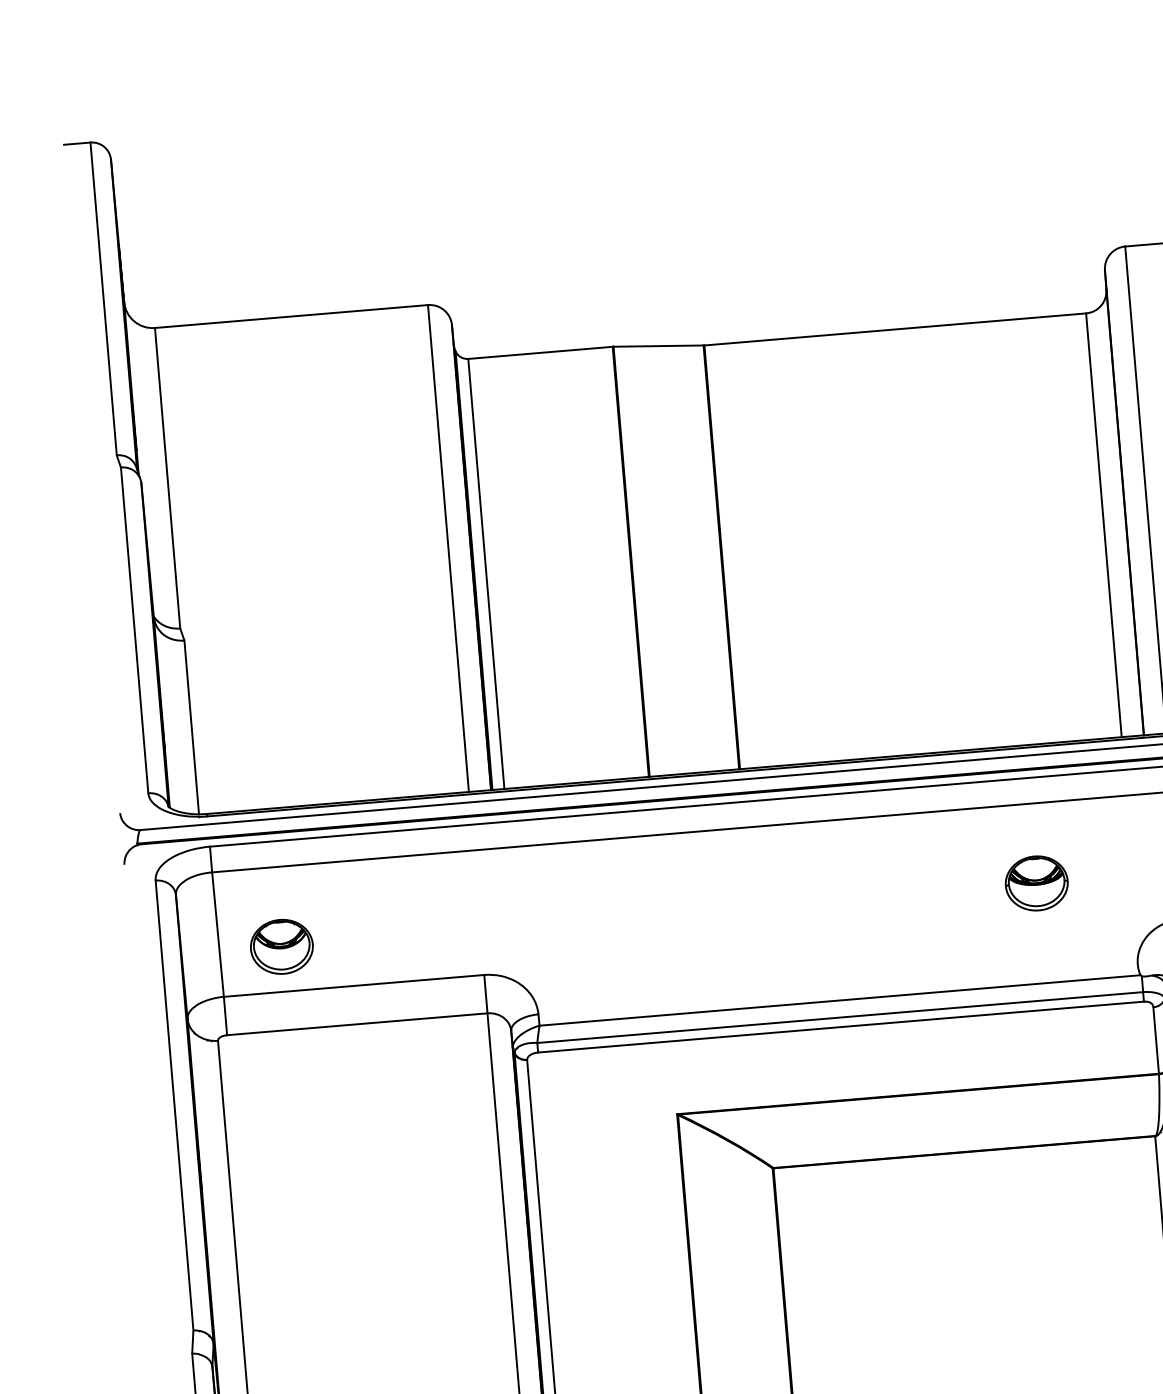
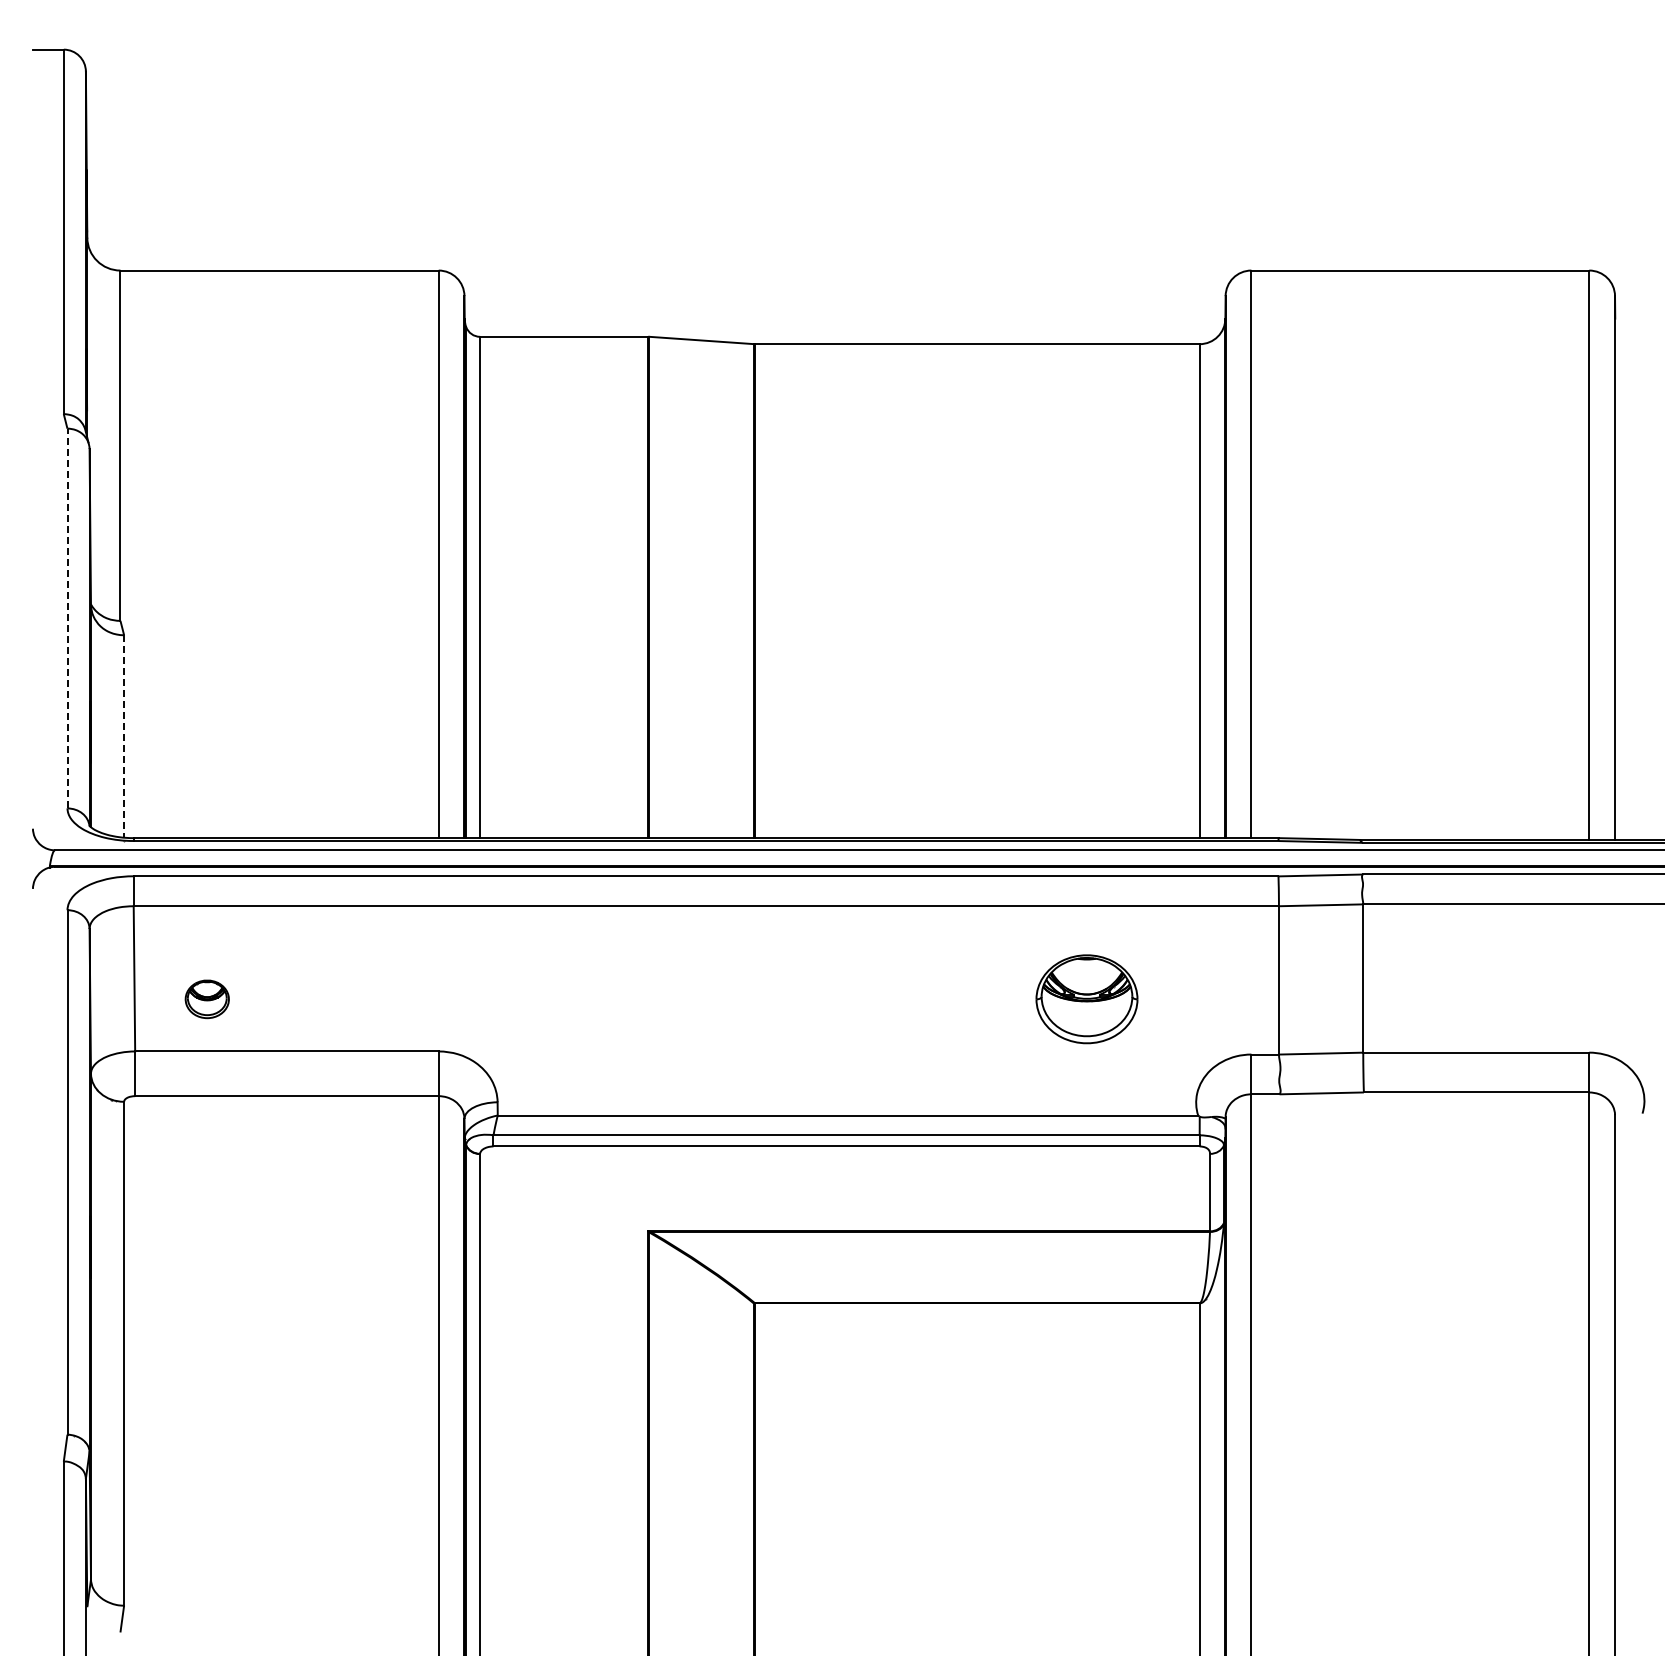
line: (134, 630) -> (67, 618), solid -> dashed
line: (192, 728) -> (124, 737), solid -> dashed
part: (1037, 882) -> (1087, 998), size x1.4
part: (282, 947) -> (207, 999), size x0.6

